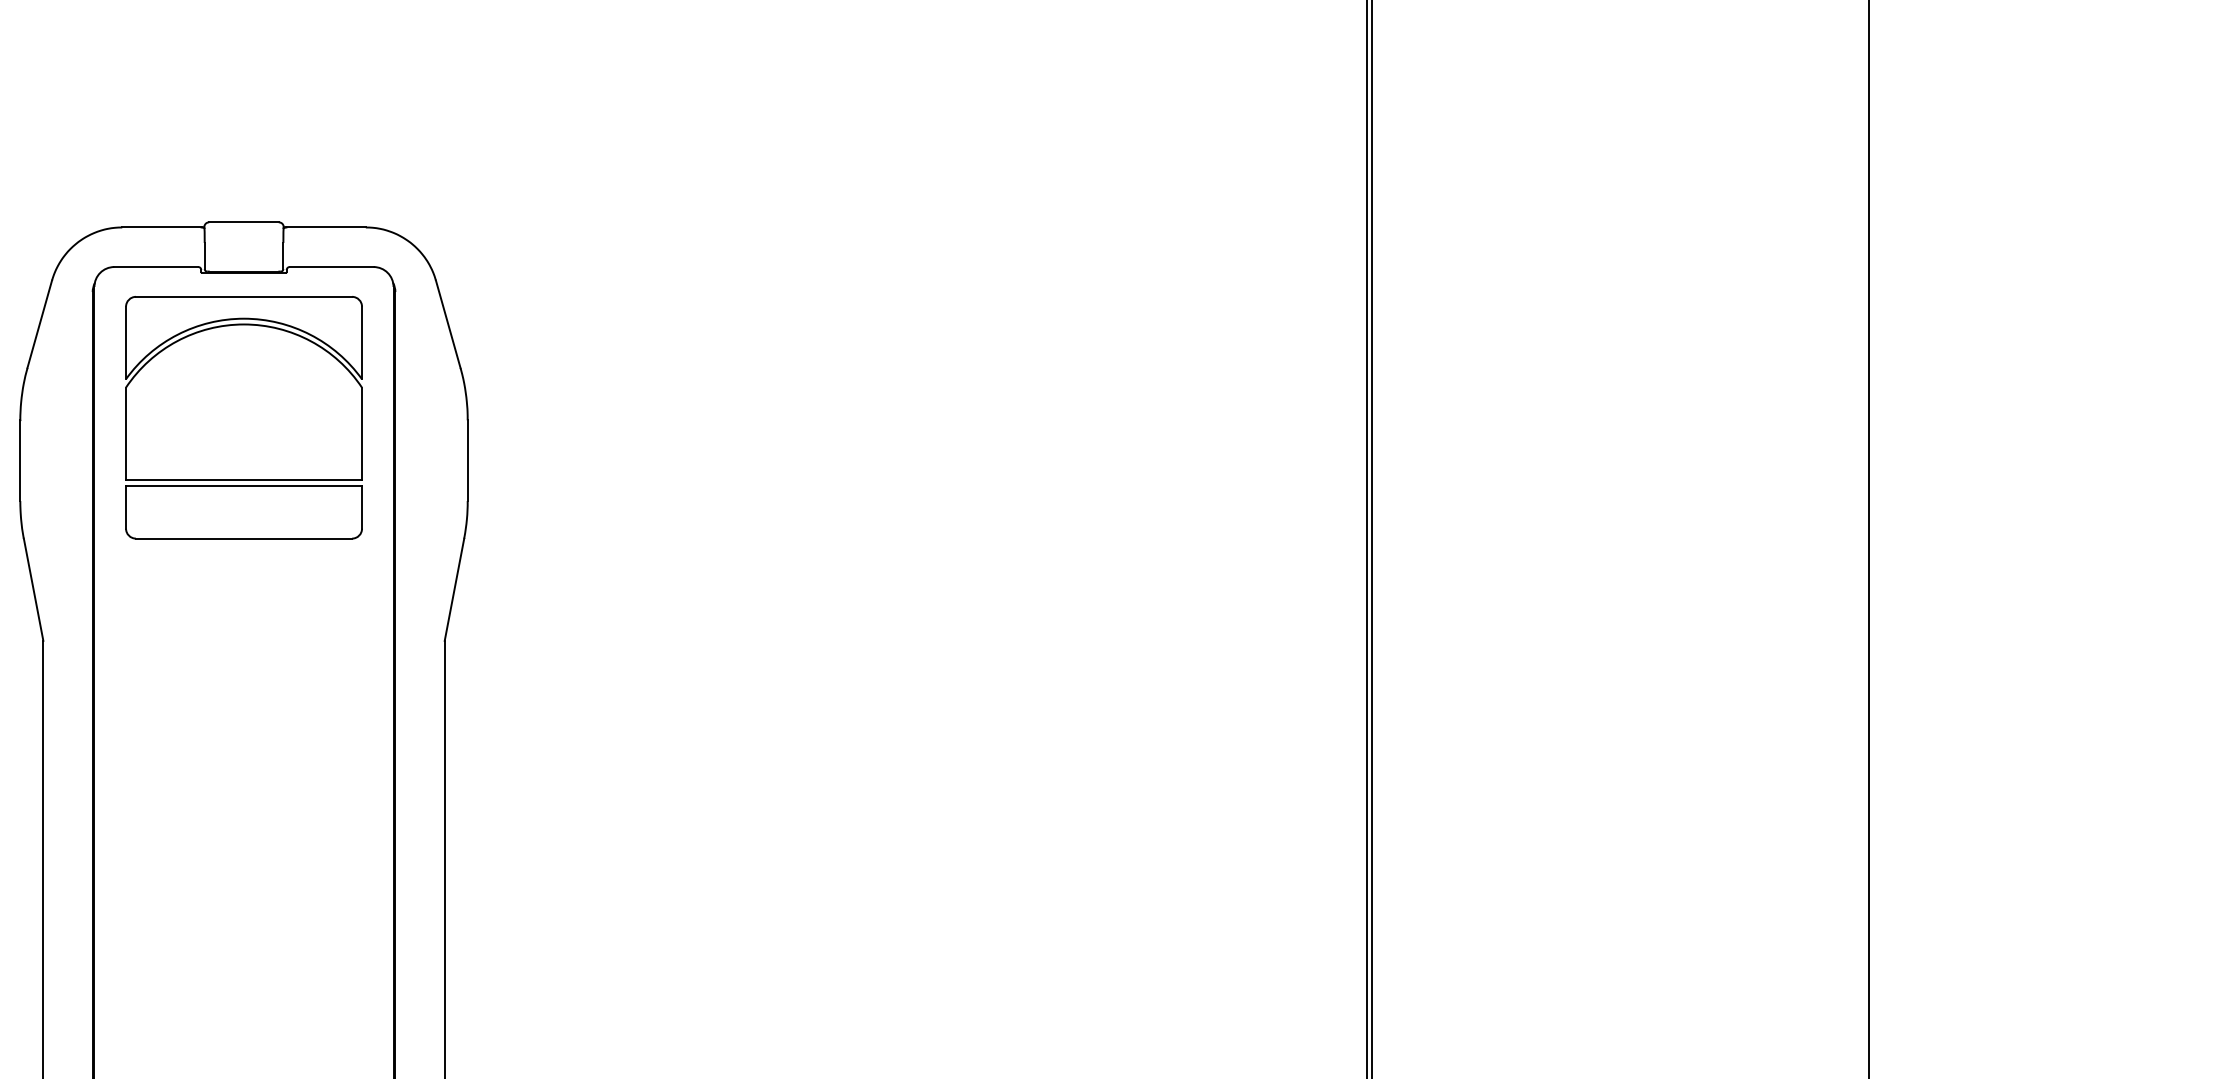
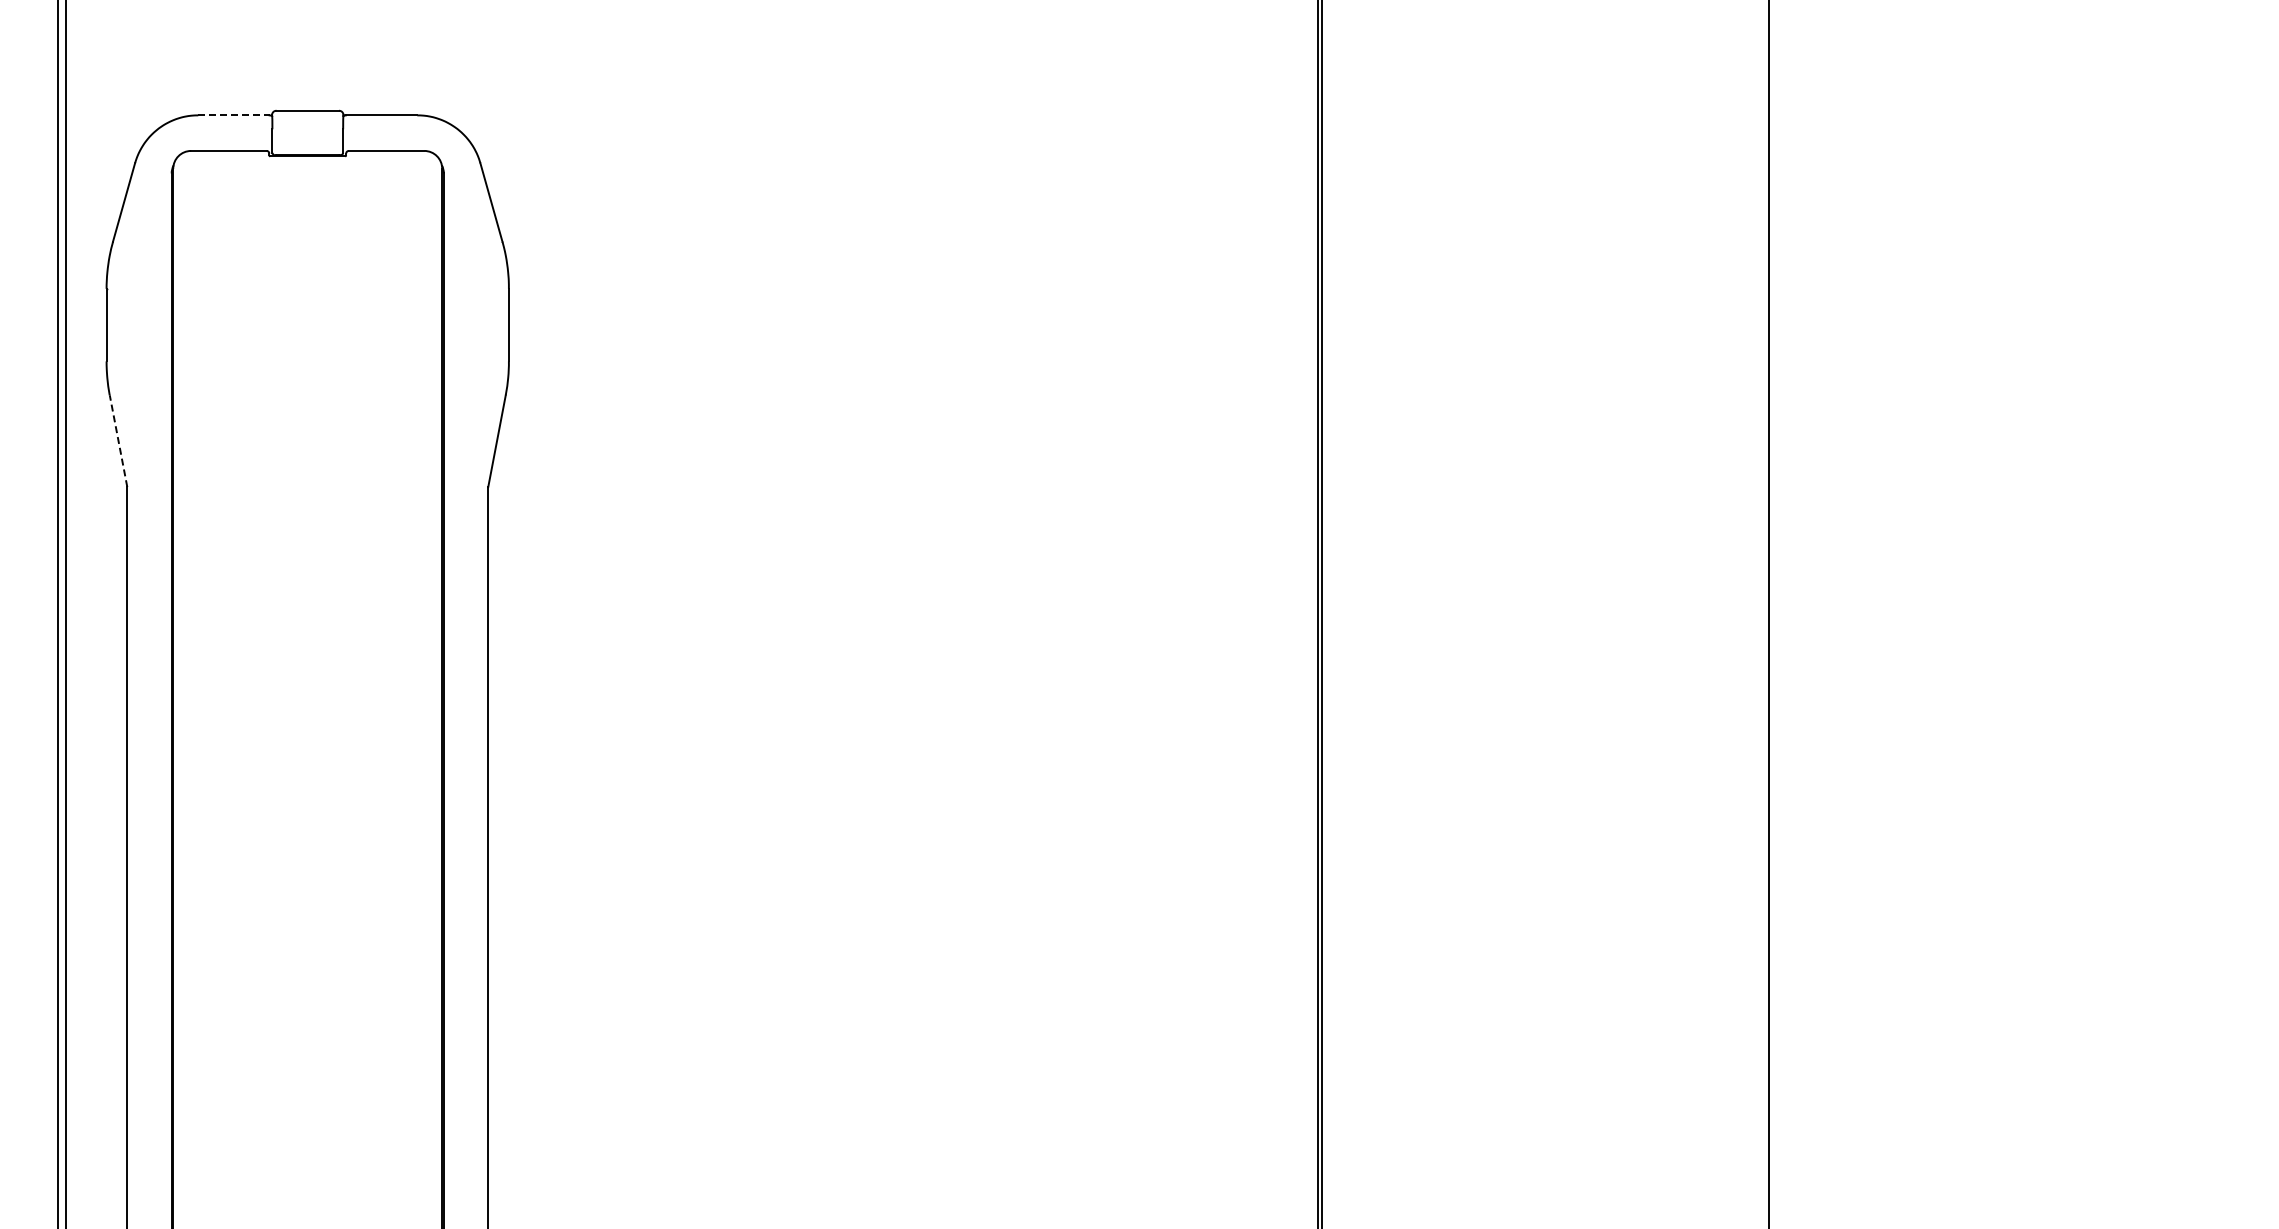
line: (161, 227) -> (233, 115), solid -> dashed
part: (243, 416) -> (307, 285), removed
line: (33, 590) -> (118, 441), solid -> dashed

